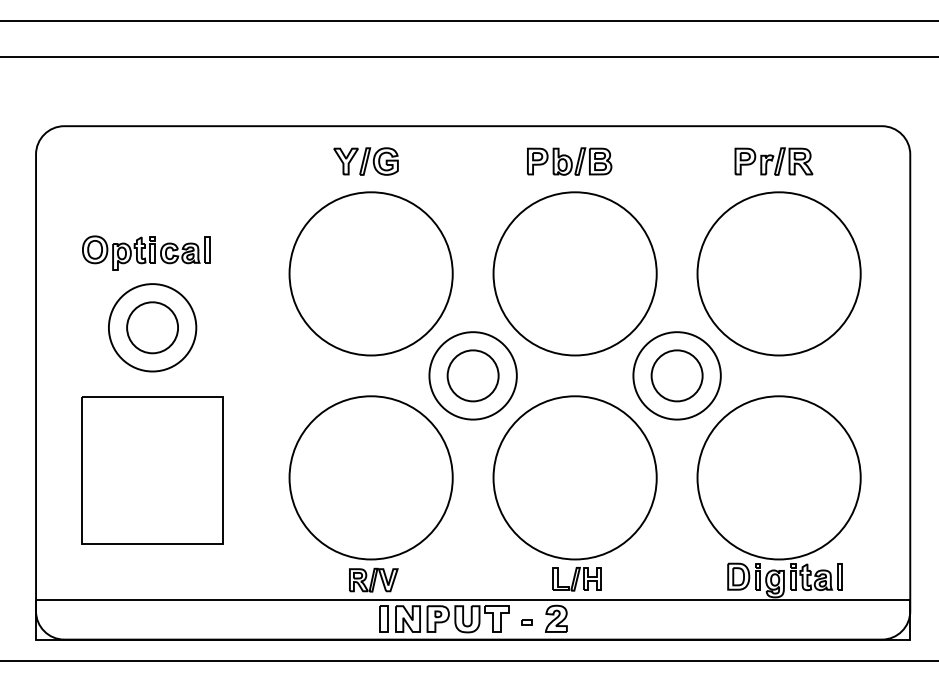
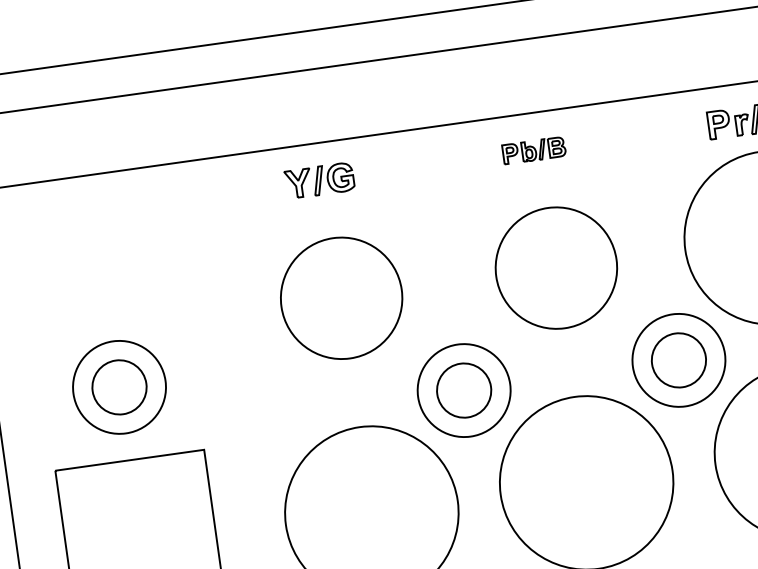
part: (569, 161) -> (533, 150), size x0.7
part: (146, 252) -> (101, 309), removed
part: (370, 273) -> (340, 297), size x0.7
part: (574, 273) -> (555, 267), size x0.7

